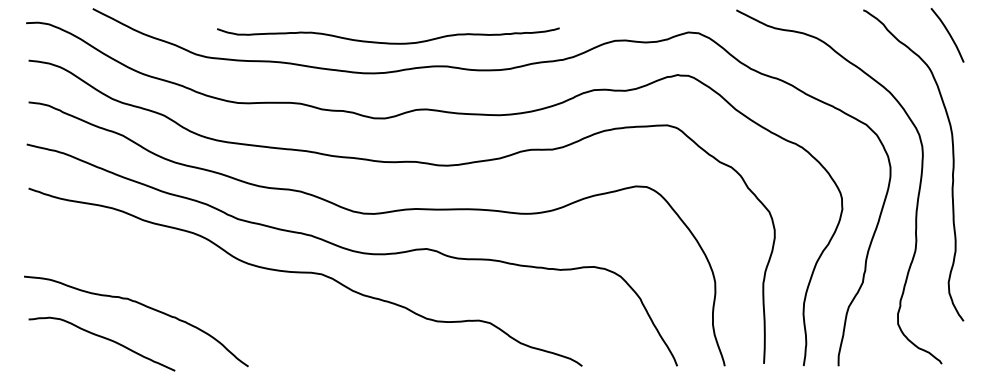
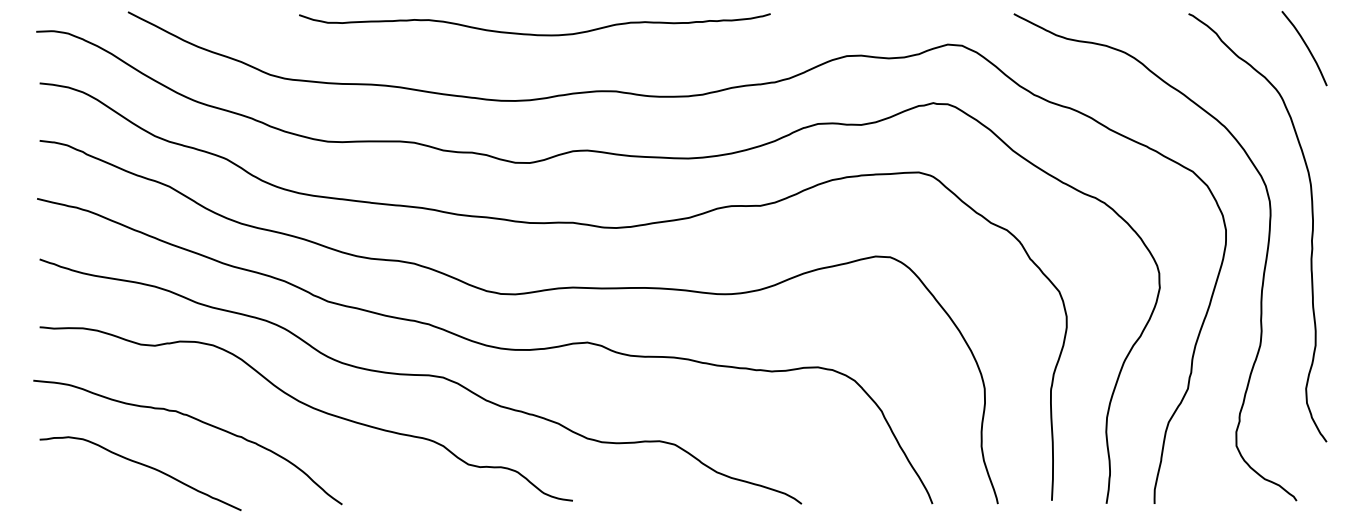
curve: (388, 42) -> (535, 33), moved
curve: (224, 296) -> (309, 408), added

